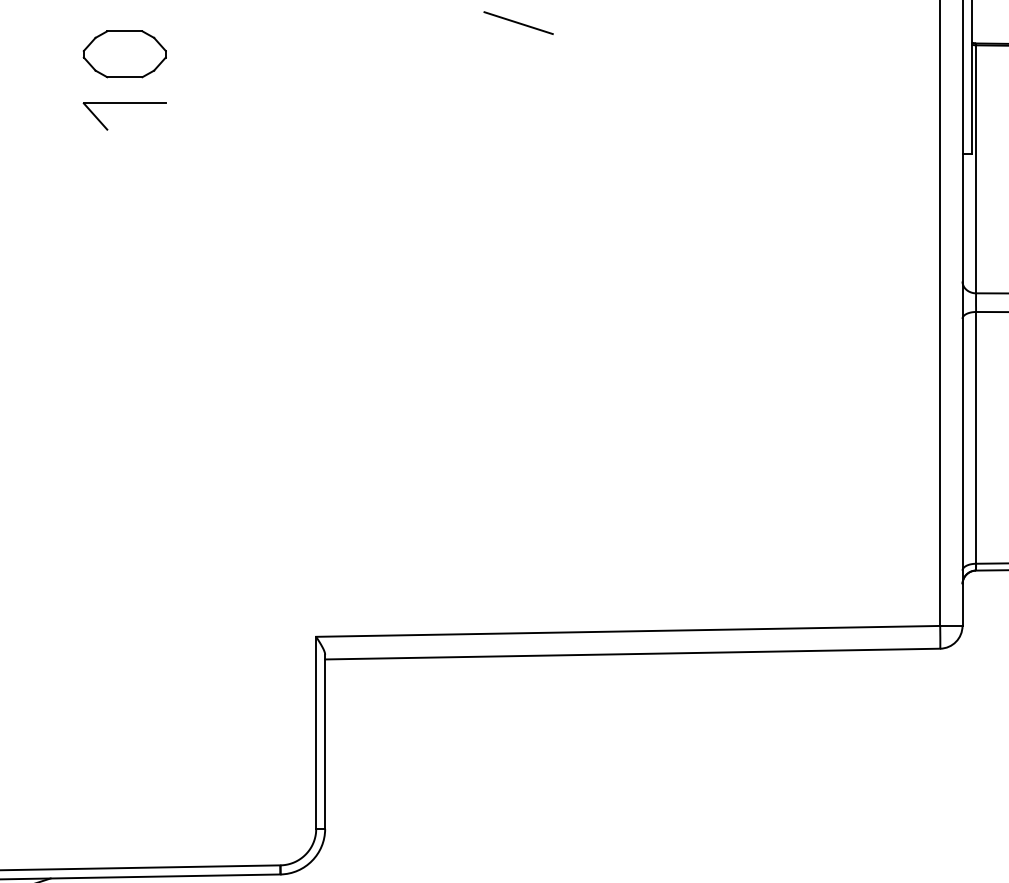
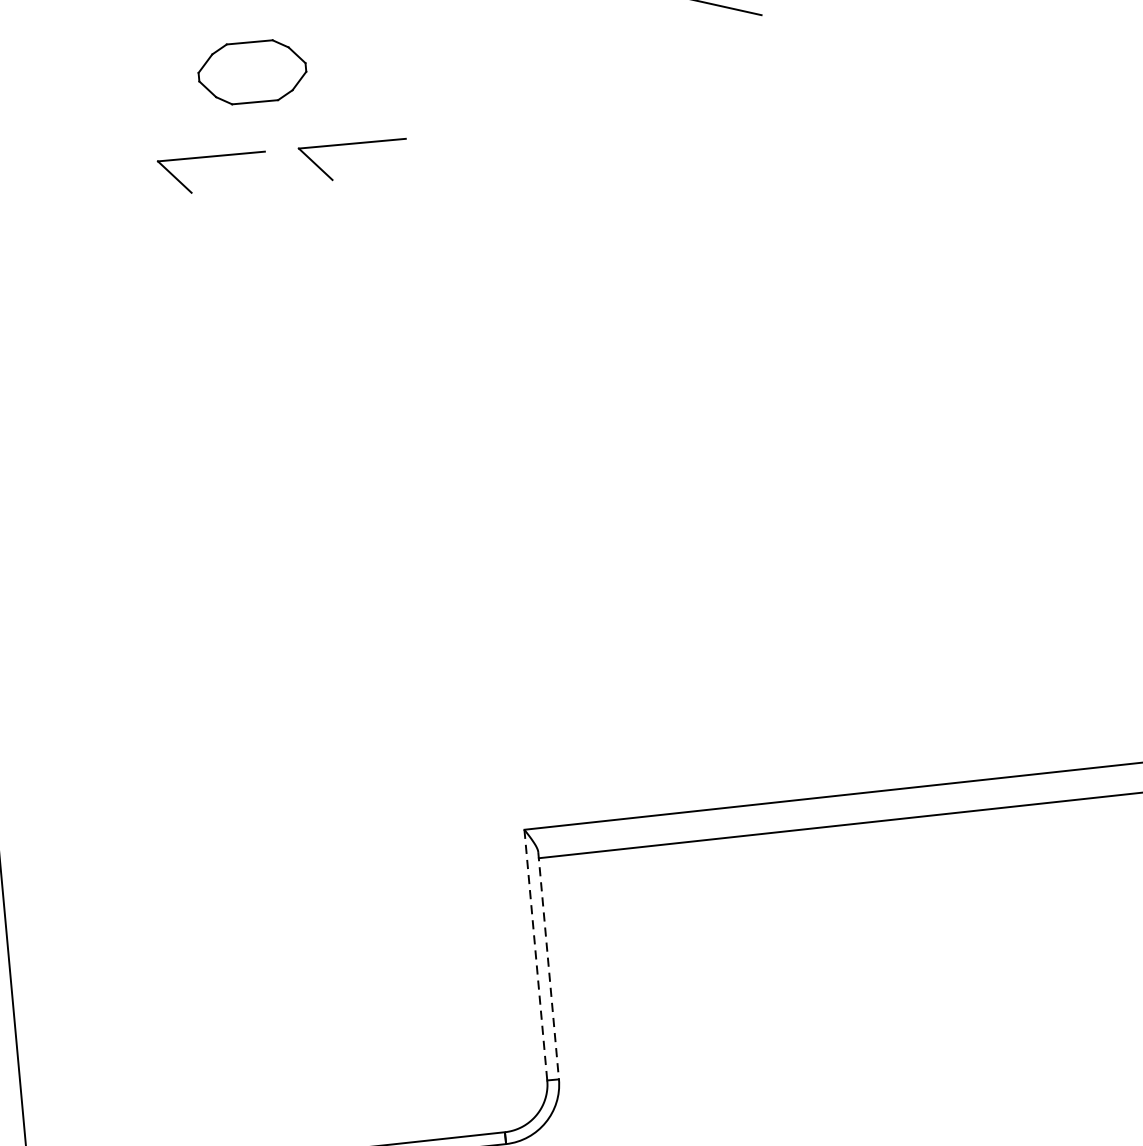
part: (124, 54) -> (252, 72), moved
part: (232, 103) -> (351, 143), added
line: (316, 733) -> (536, 955), solid -> dashed
line: (325, 742) -> (549, 966), solid -> dashed

